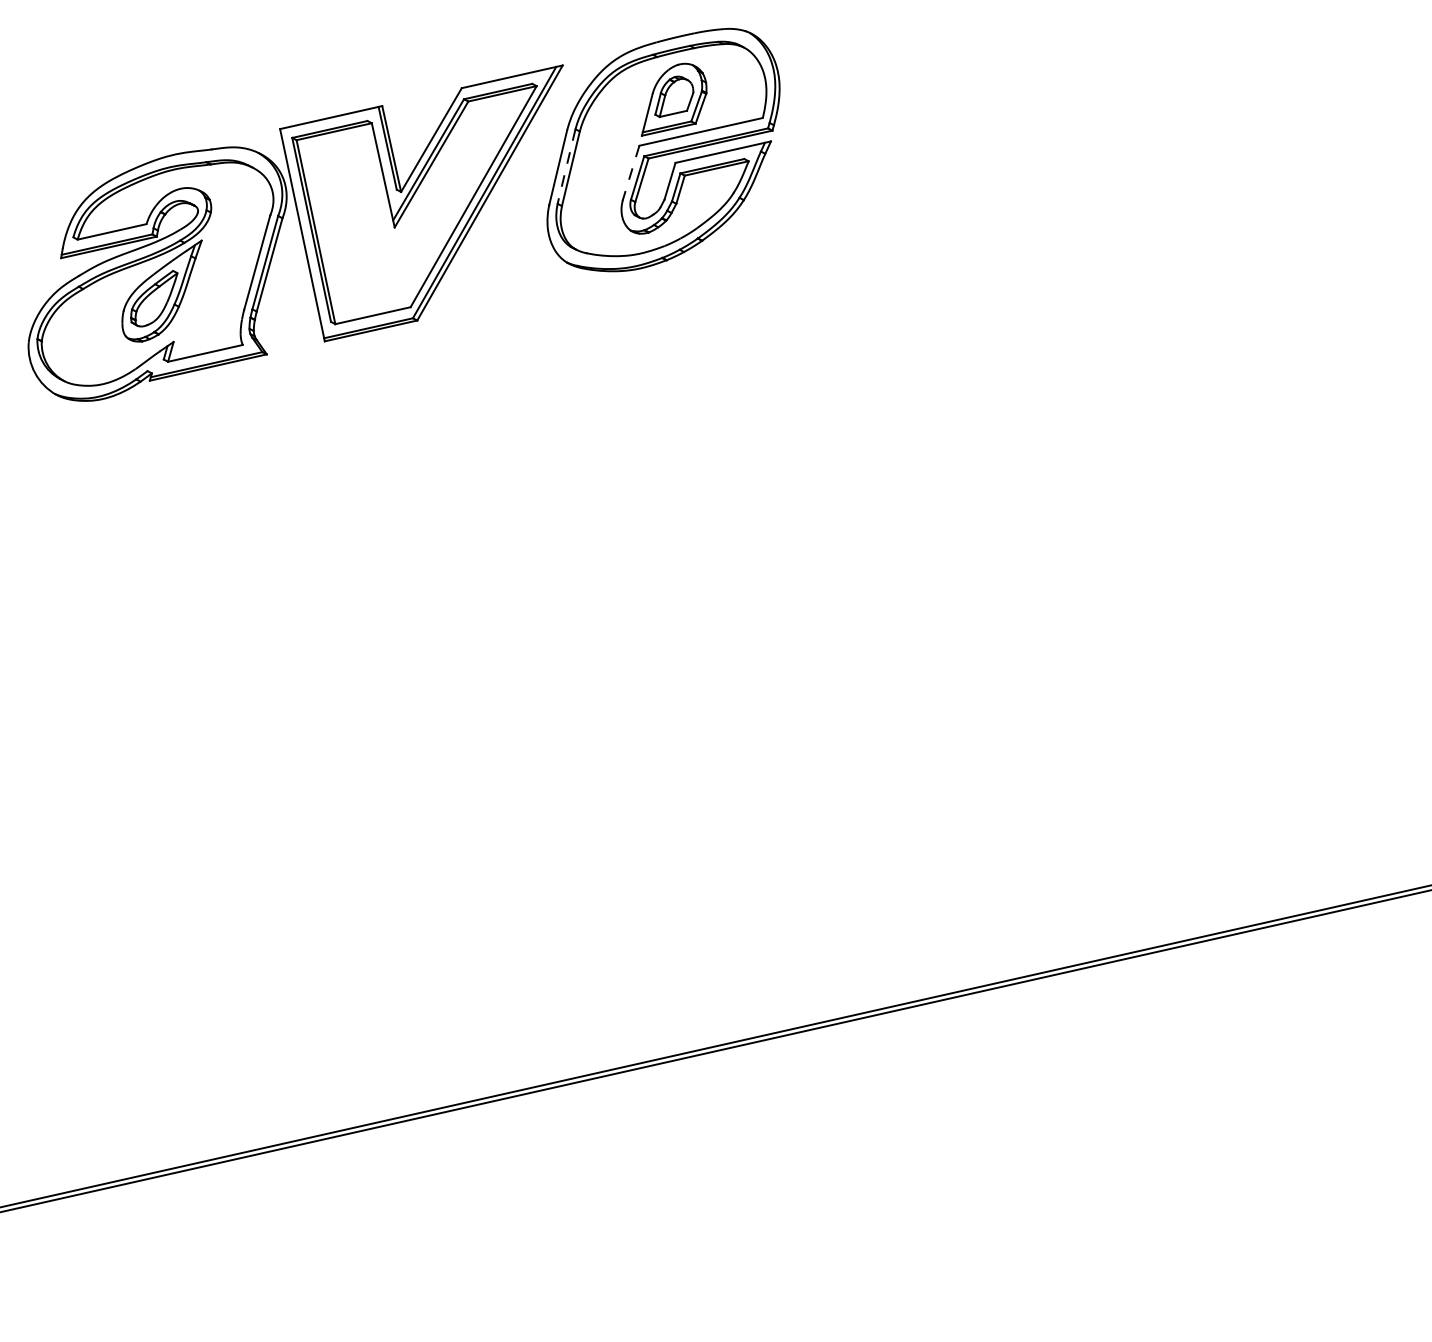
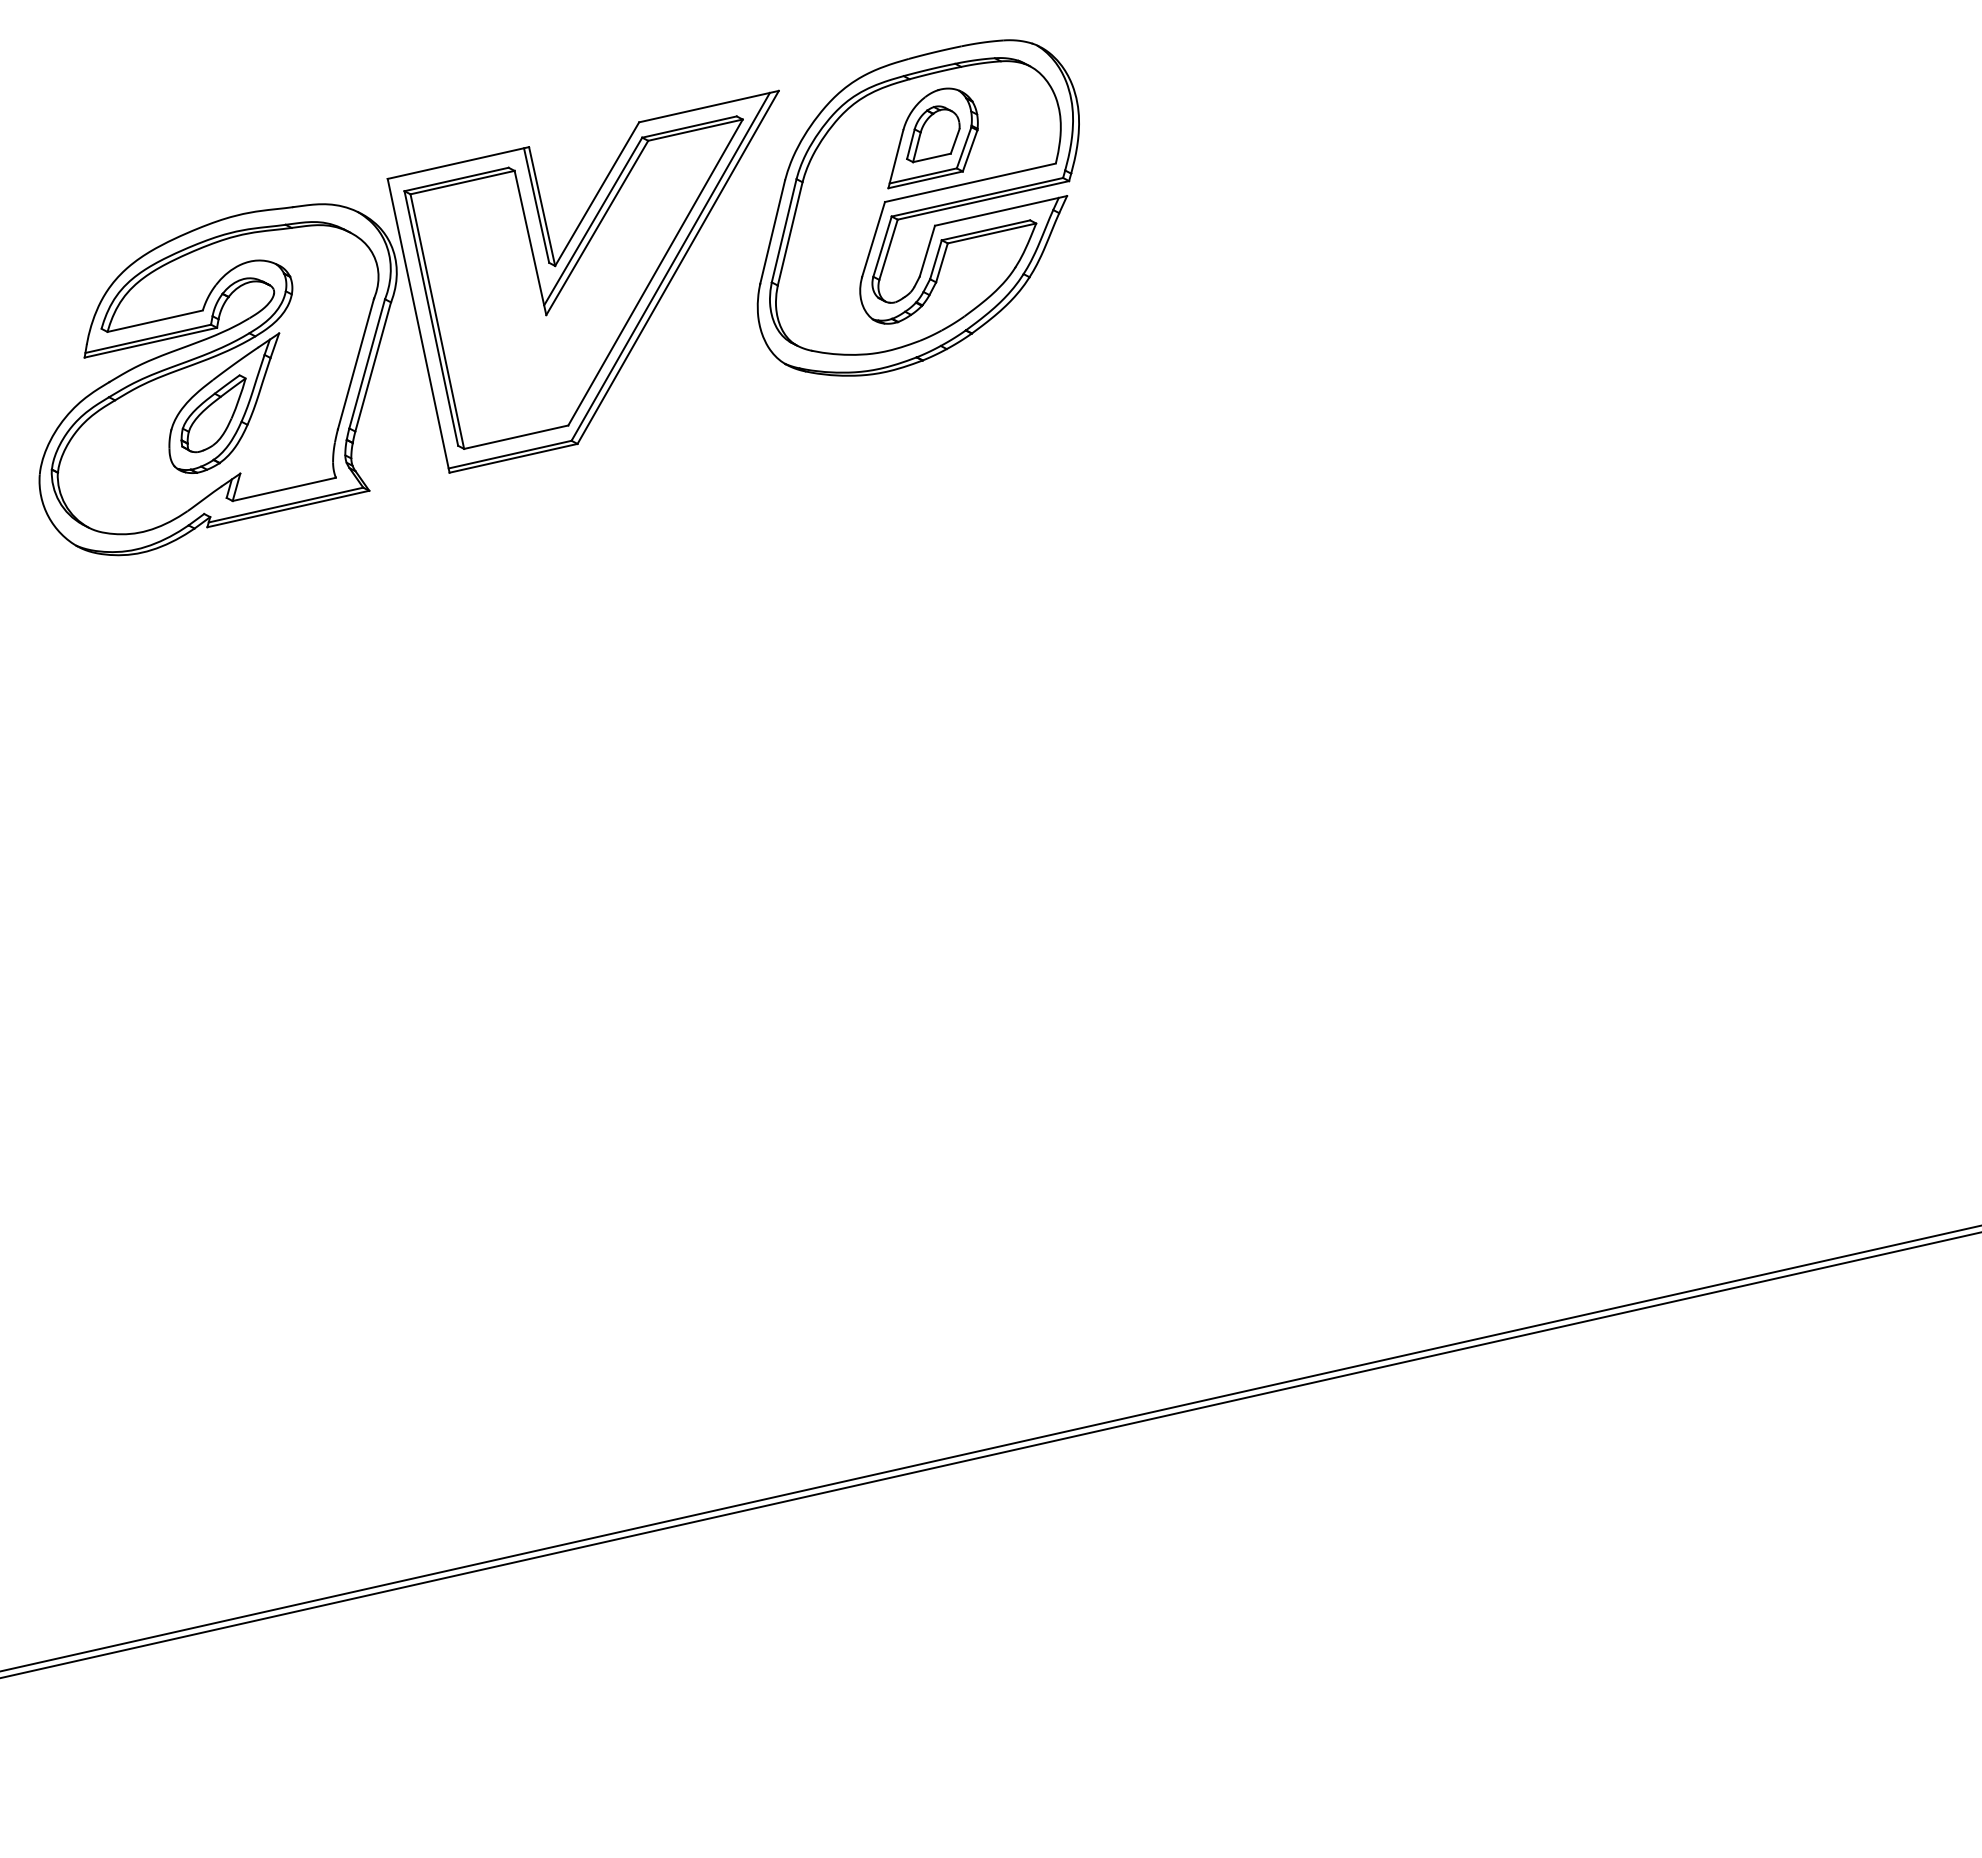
line: (566, 167) -> (784, 231), dashed -> solid
line: (631, 173) -> (873, 240), dashed -> solid

